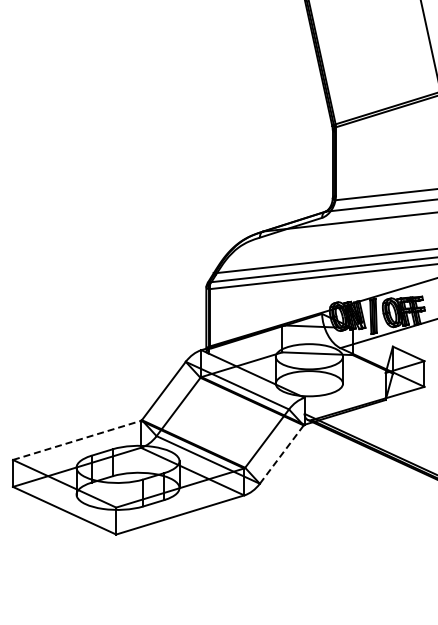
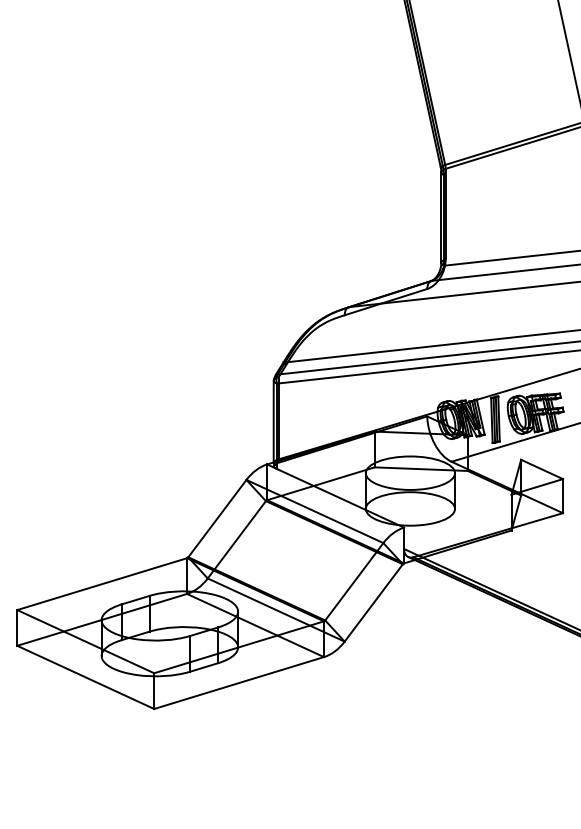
line: (77, 440) -> (102, 584), dashed -> solid
line: (282, 454) -> (374, 602), dashed -> solid

